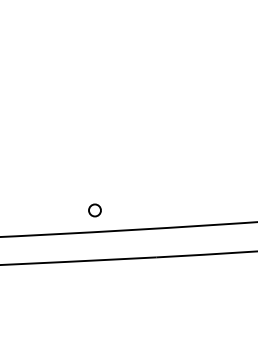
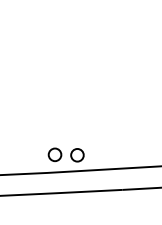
circle: (64, 209) -> (54, 154), added
circle: (94, 210) -> (77, 155), size x1.43

